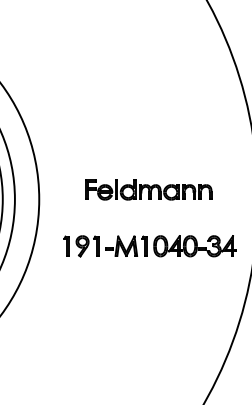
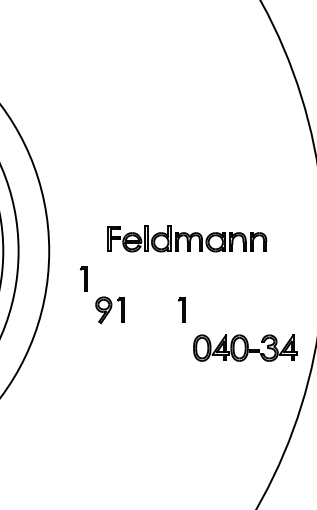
part: (66, 245) -> (83, 278), moved
part: (195, 245) -> (245, 347), moved
part: (121, 246) -> (152, 310), removed

